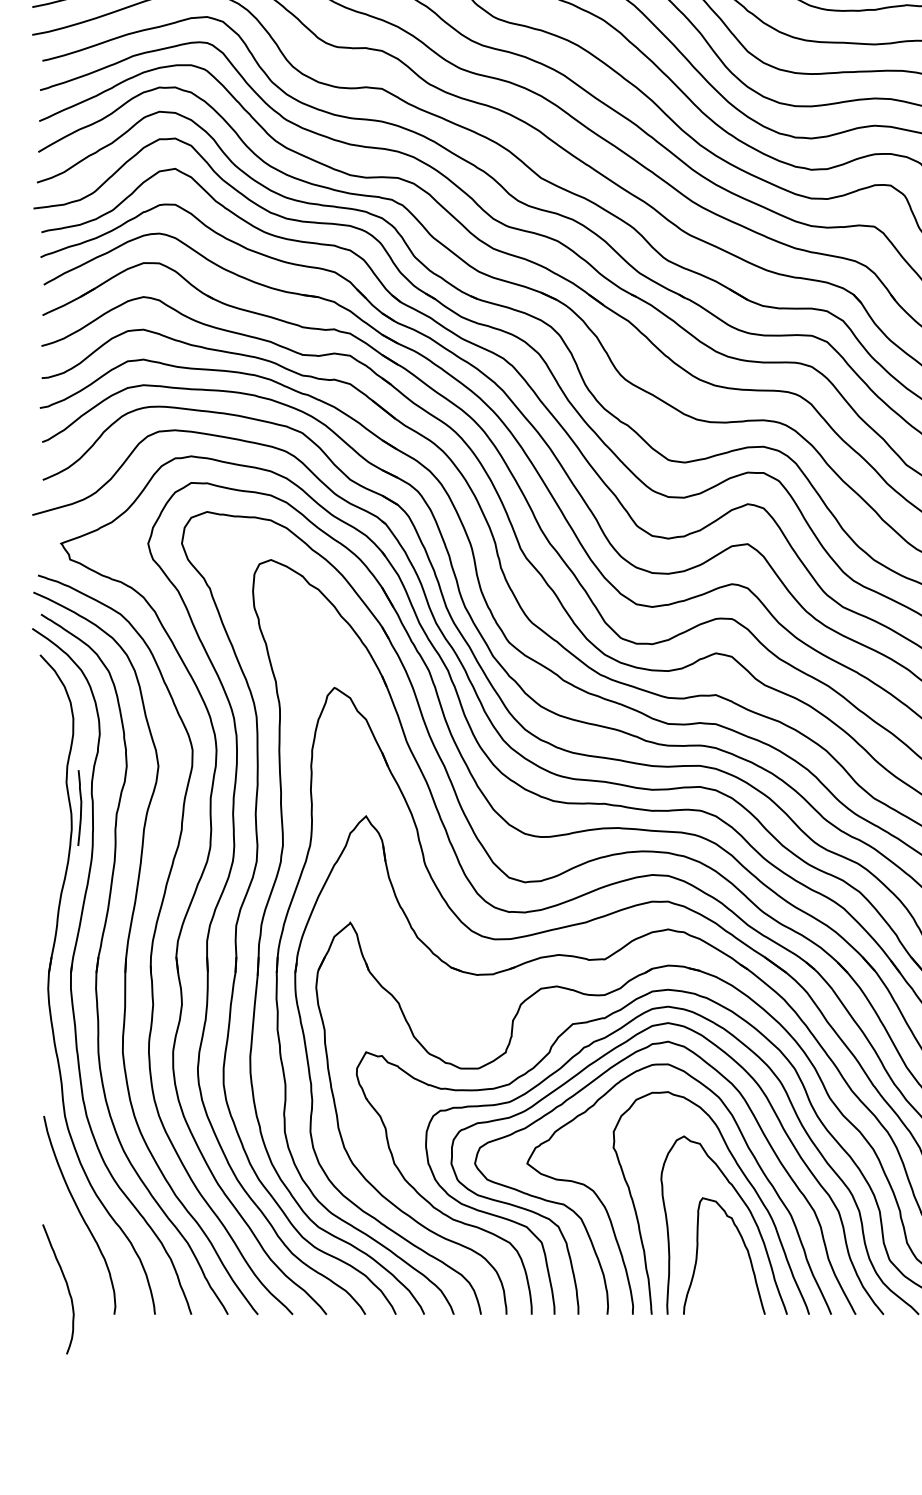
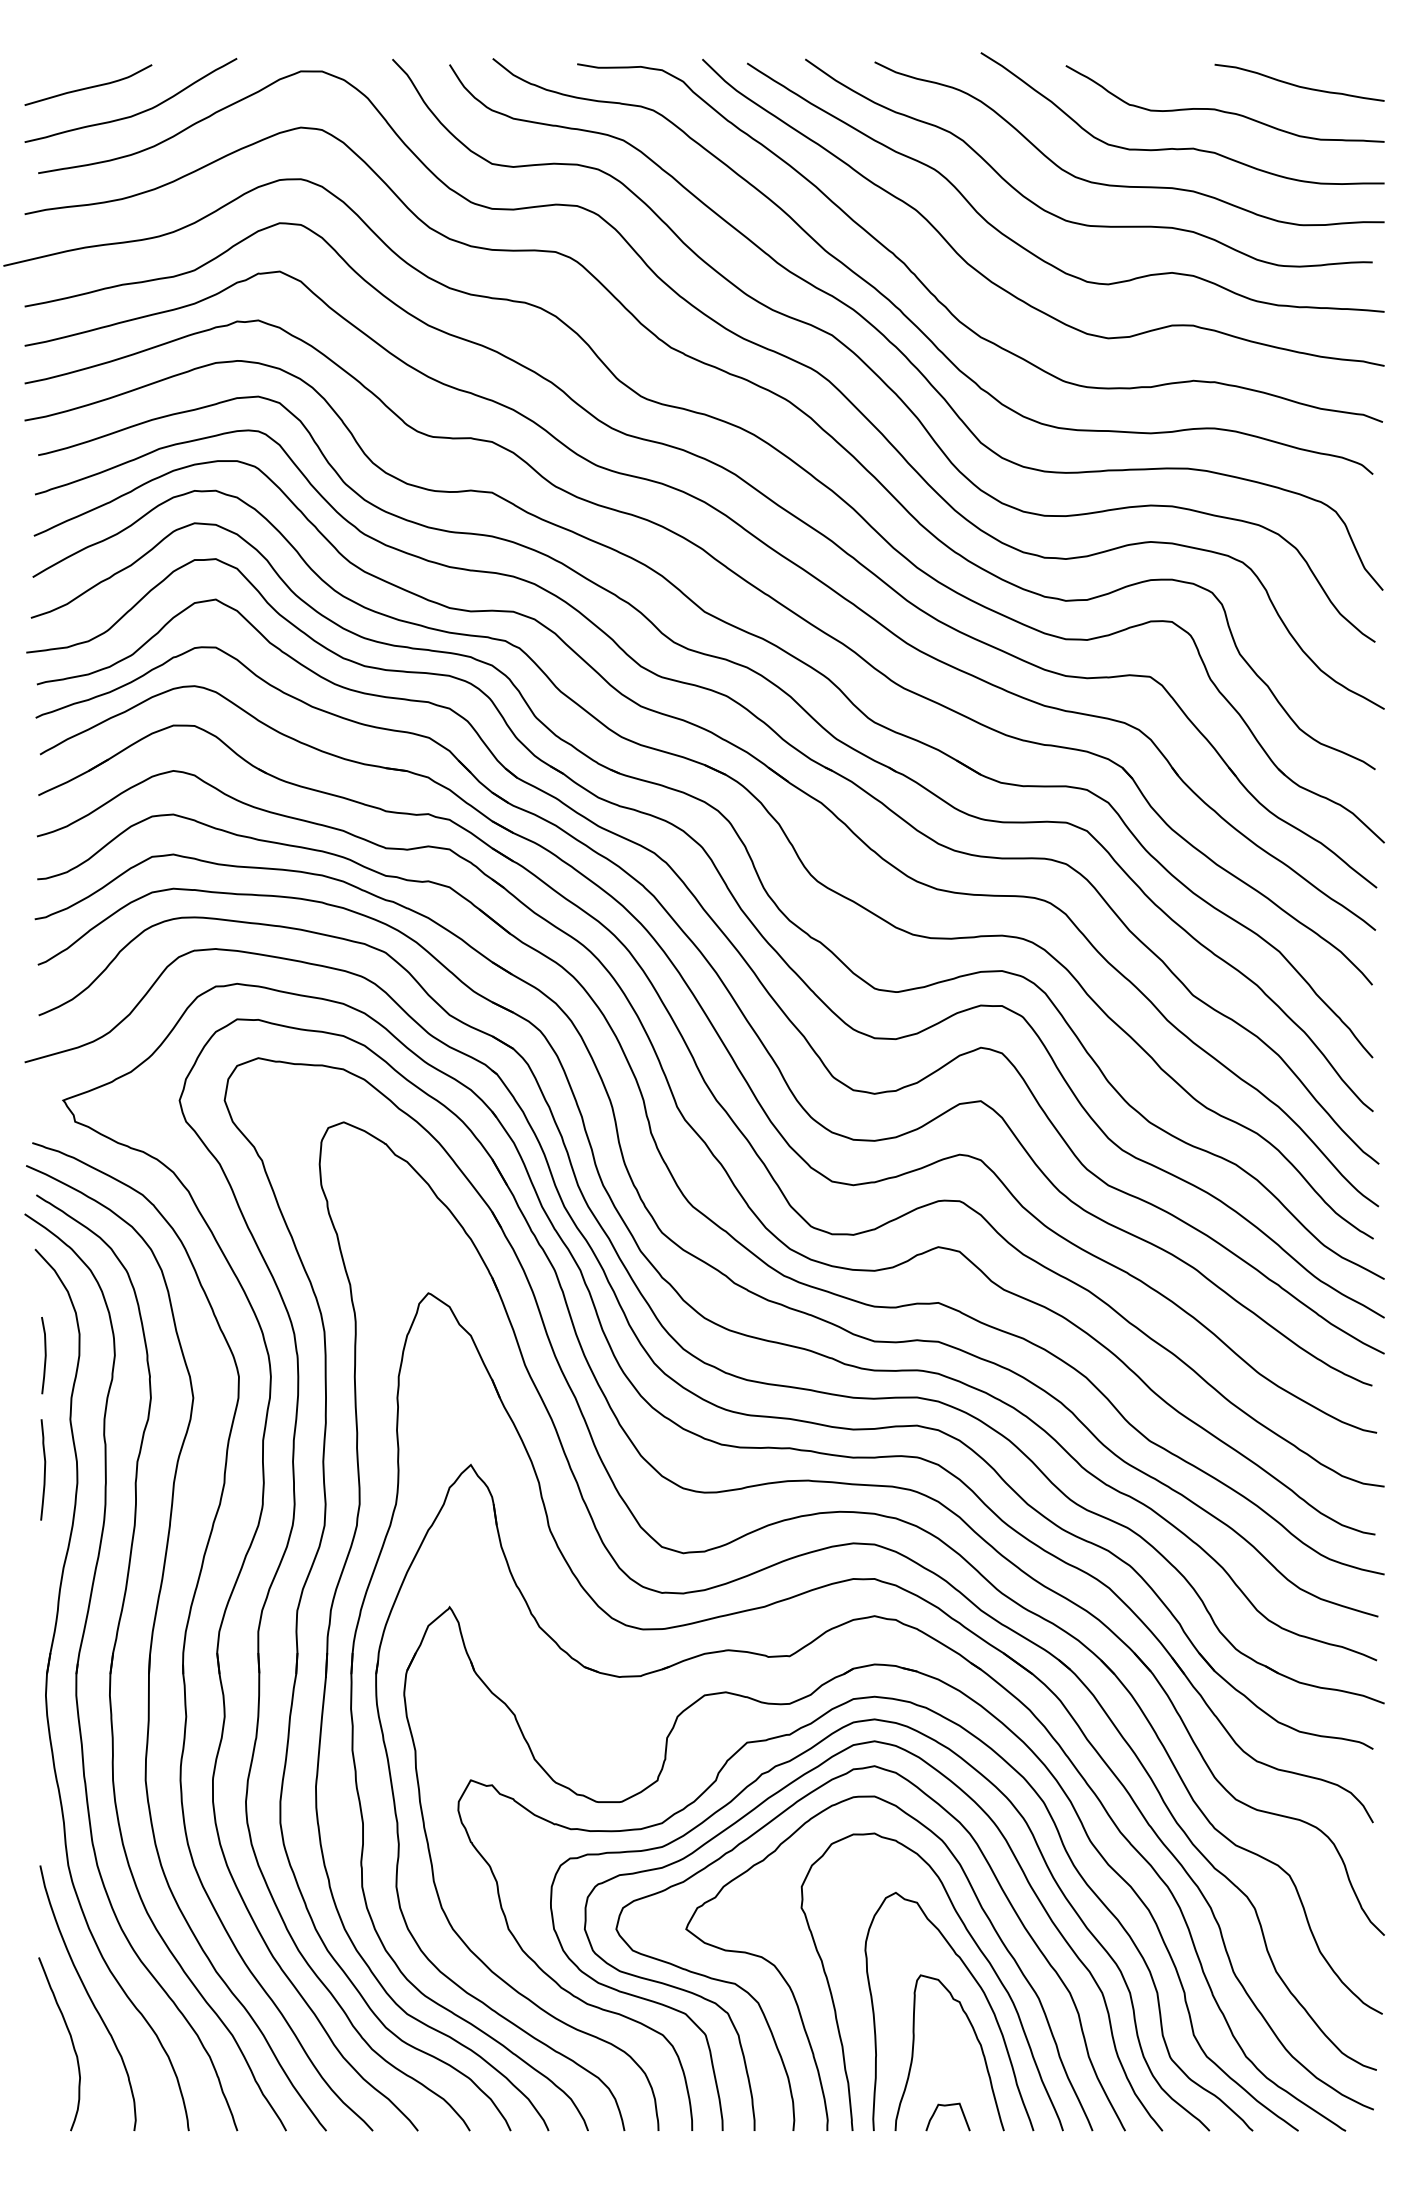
line: (47, 734) -> (44, 1355), added
curve: (80, 807) -> (44, 1469), moved
curve: (66, 1285) -> (70, 2039), moved
curve: (722, 1296) -> (947, 2106), added

